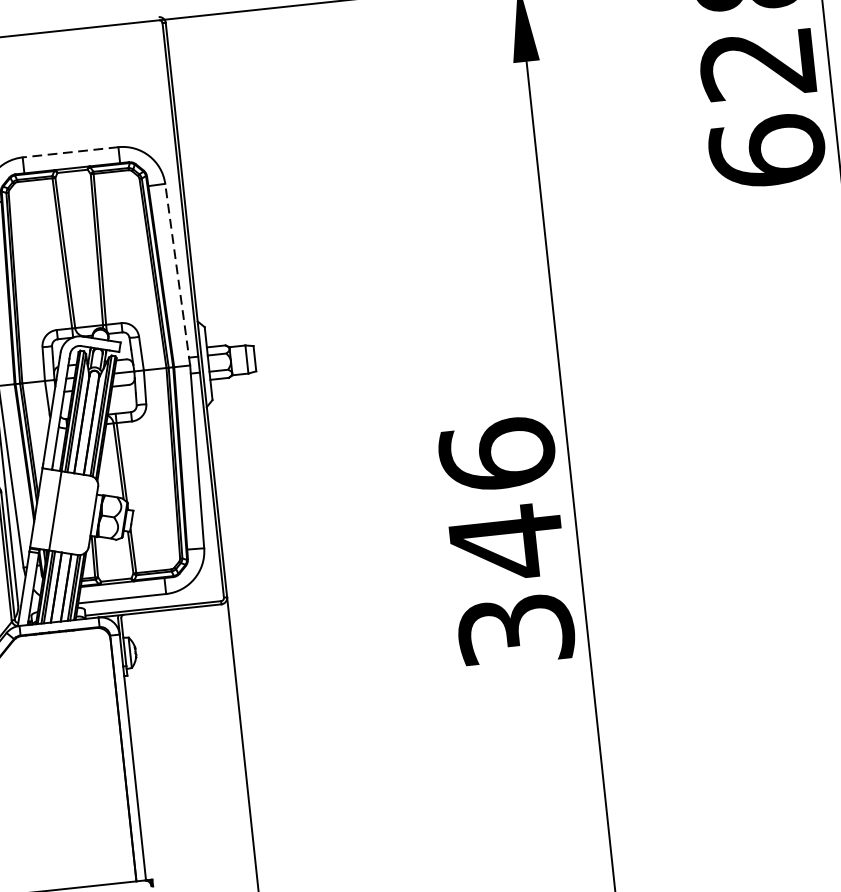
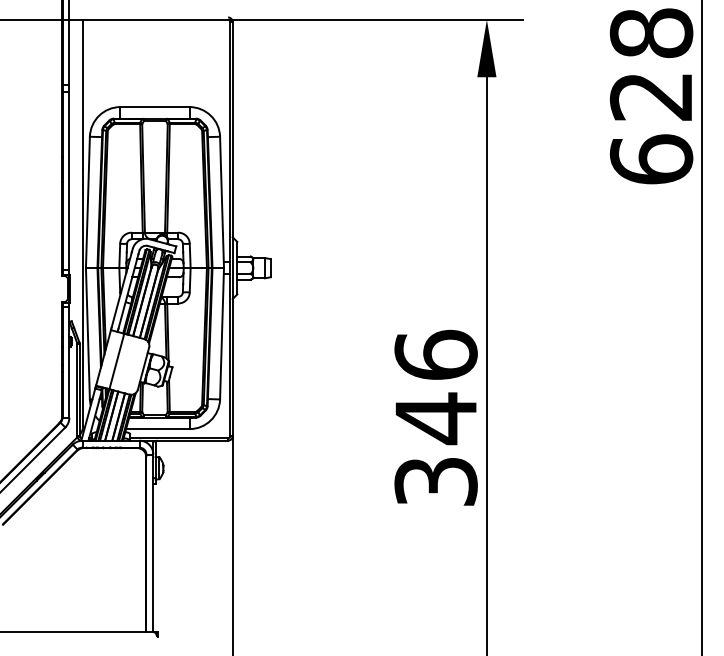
line: (71, 152) -> (155, 107), dashed -> solid
line: (178, 274) -> (222, 202), dashed -> solid

